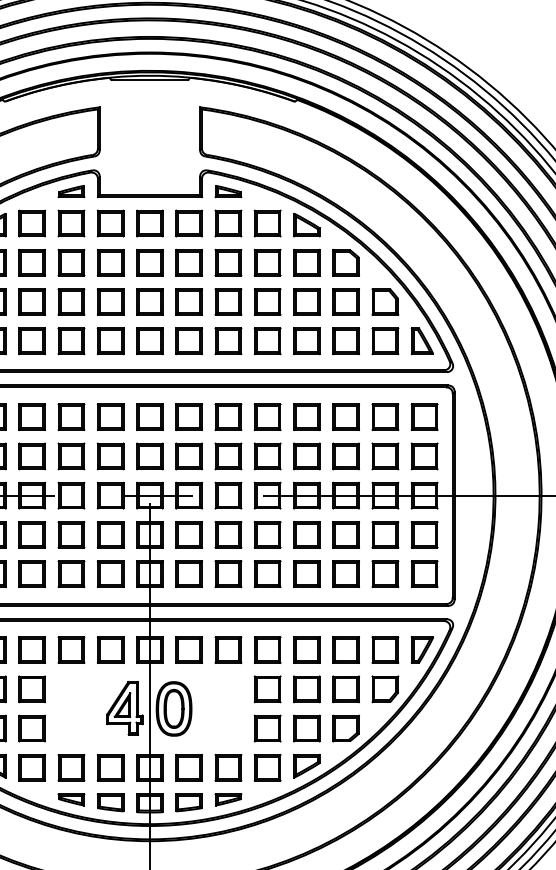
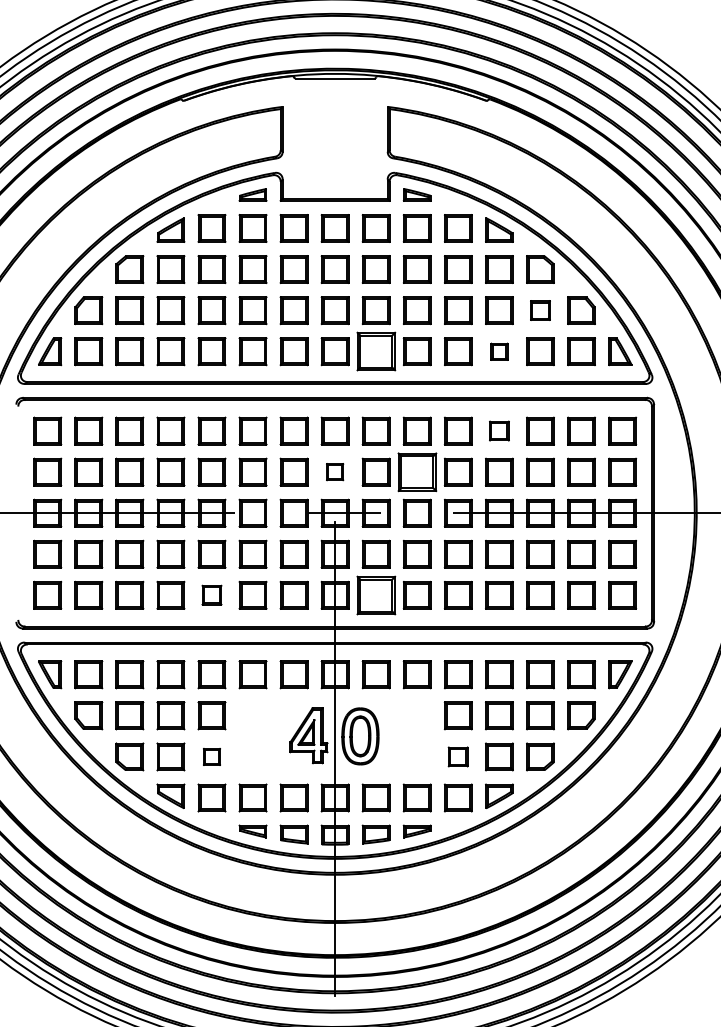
part: (346, 301) -> (540, 310), size x0.7
part: (188, 341) -> (375, 351), size x1.4
part: (306, 341) -> (499, 351), size x0.6
part: (306, 416) -> (499, 430), size x0.7
part: (149, 455) -> (334, 471), size x0.6
part: (227, 455) -> (416, 471), size x1.4
part: (31, 573) -> (211, 594), size x0.7
part: (188, 573) -> (375, 594), size x1.4
part: (31, 728) -> (211, 756), size x0.6
part: (266, 728) -> (457, 756), size x0.7

